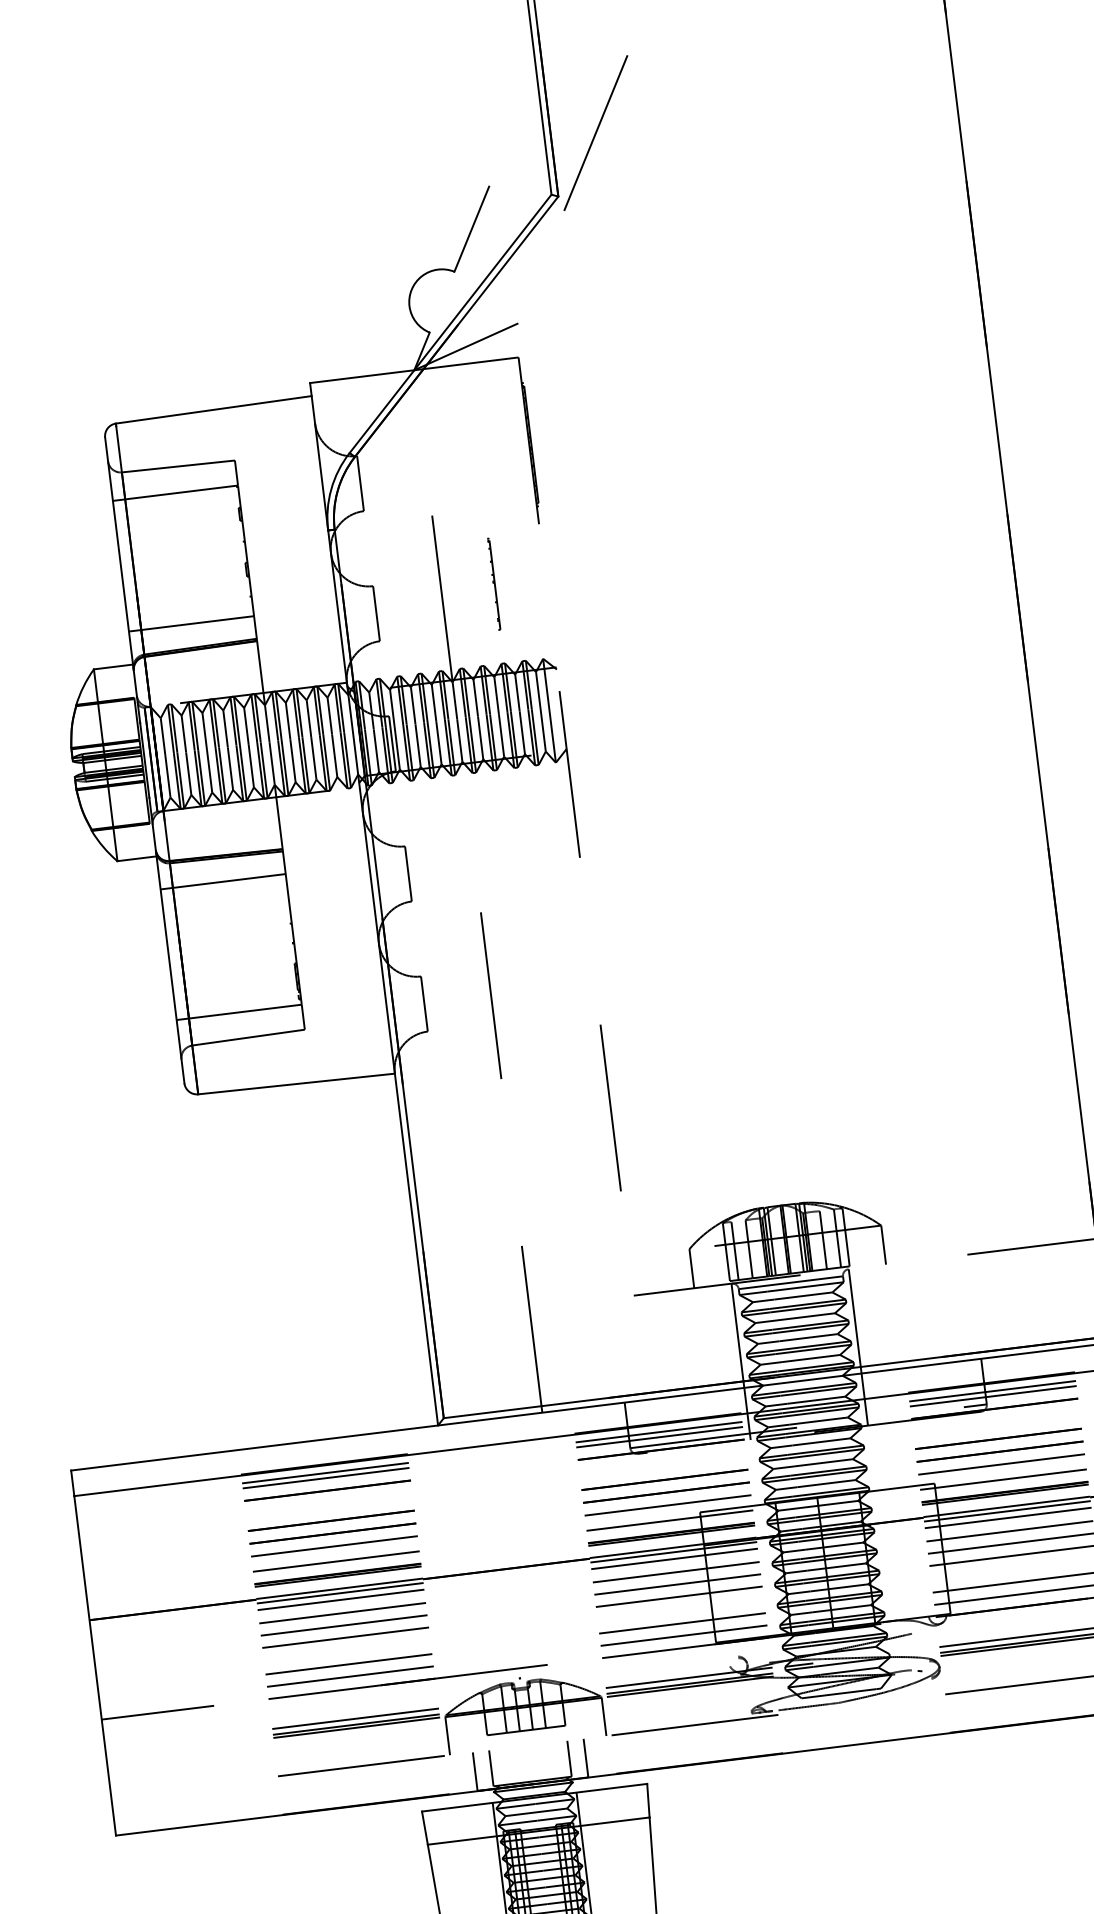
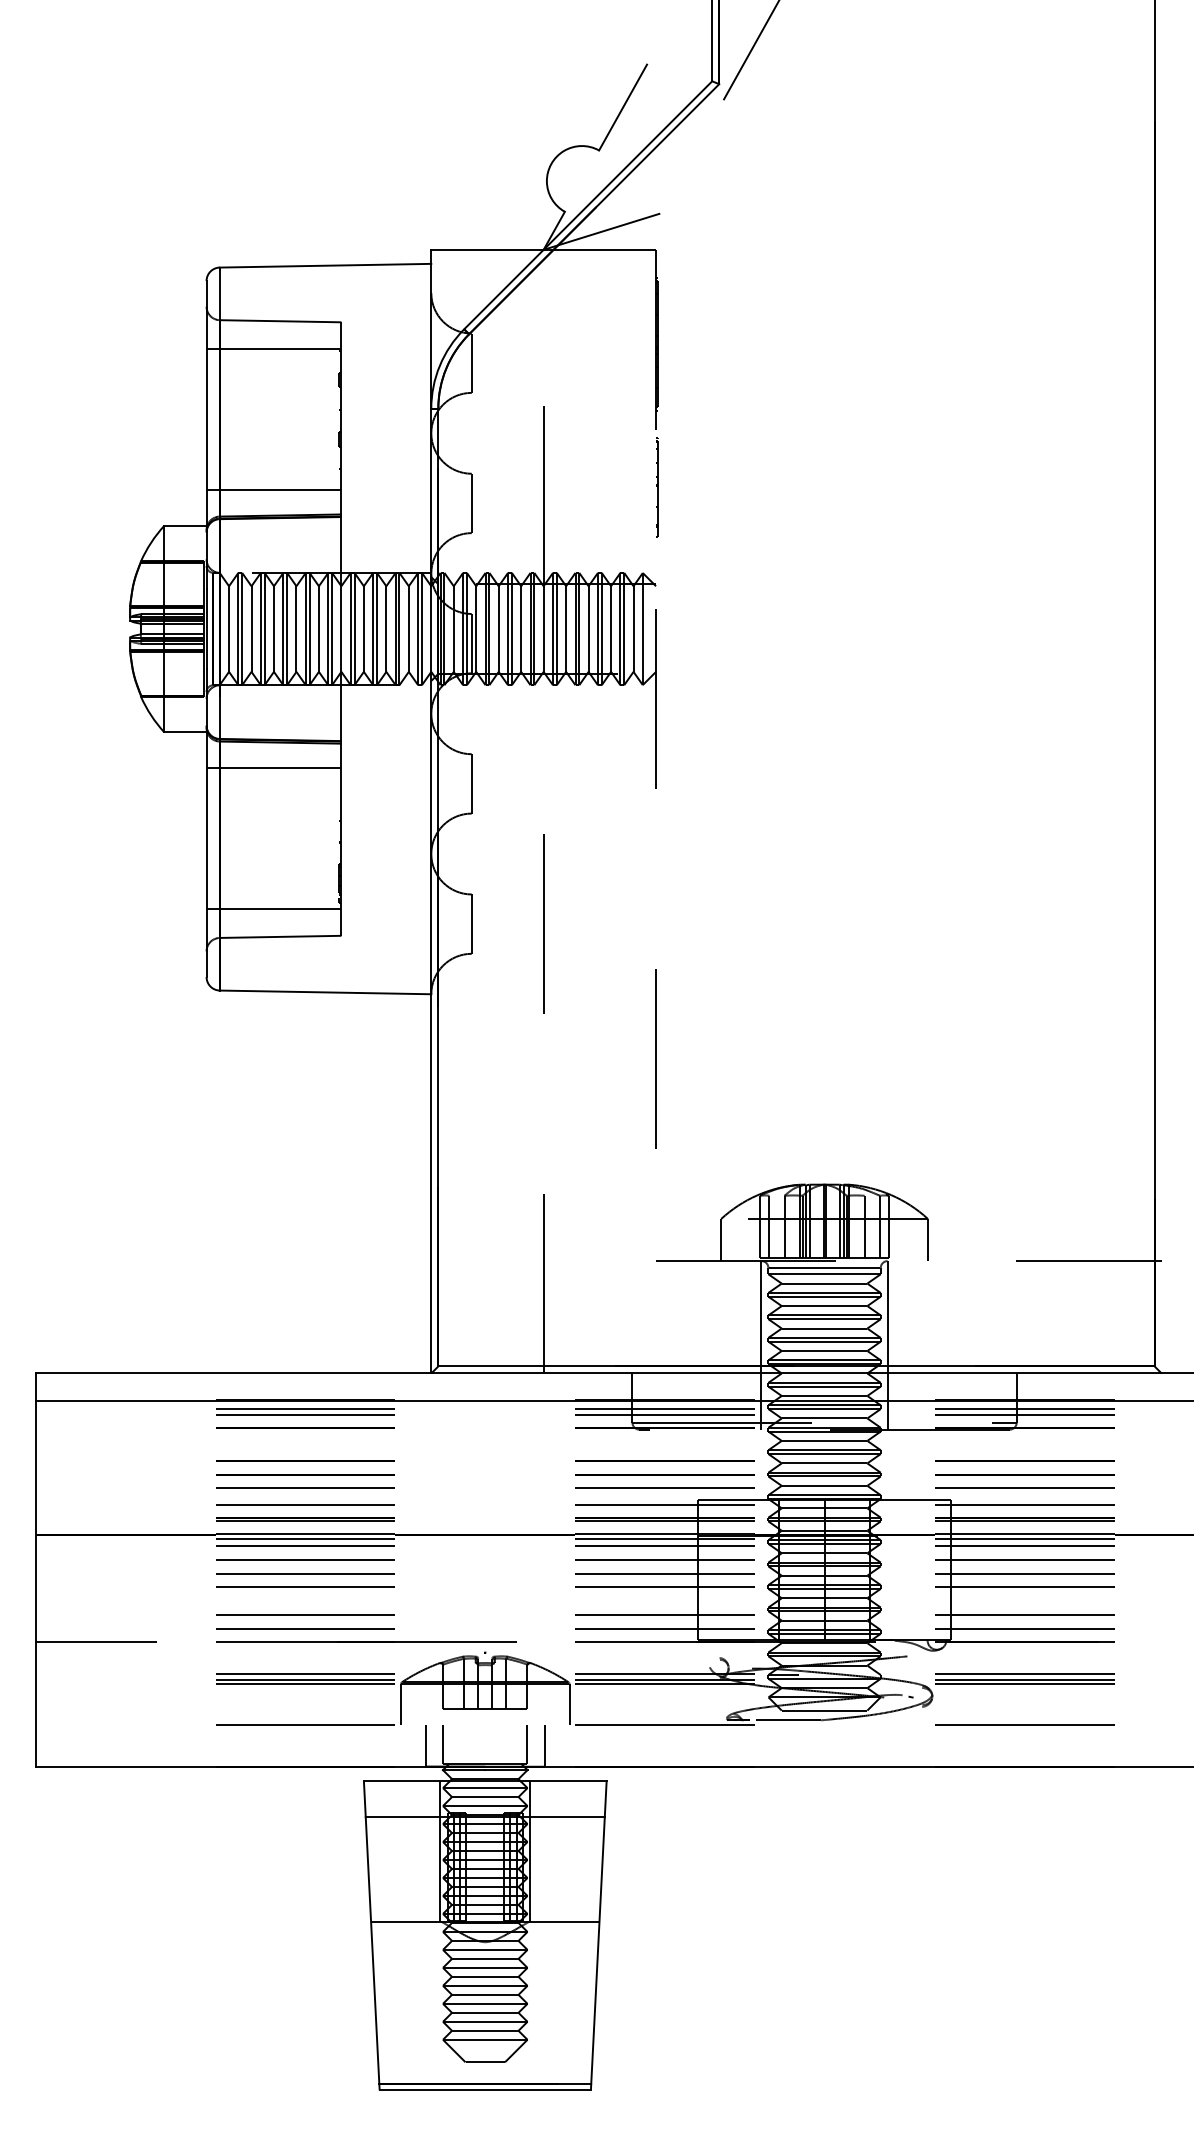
line: (494, 584) -> (657, 487), moved

